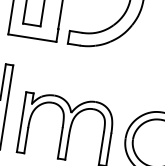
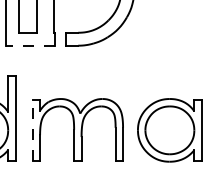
line: (31, 37) -> (29, 45), solid -> dashed
line: (21, 121) -> (32, 129), solid -> dashed

